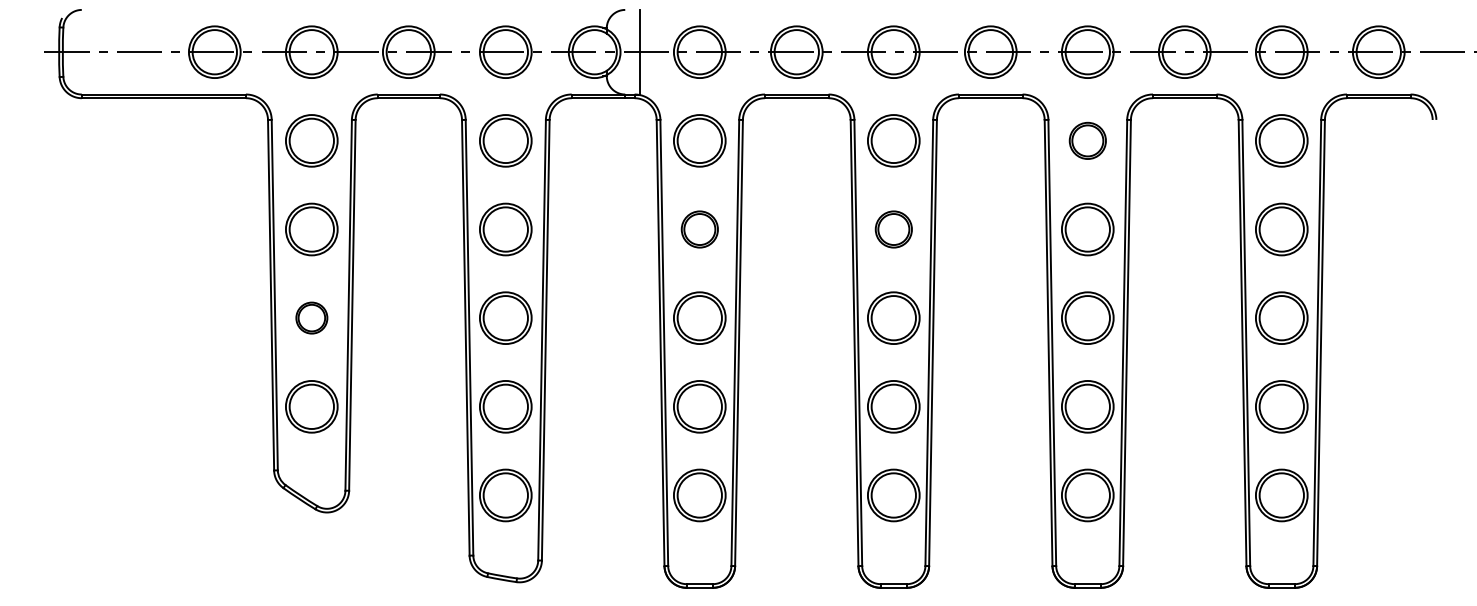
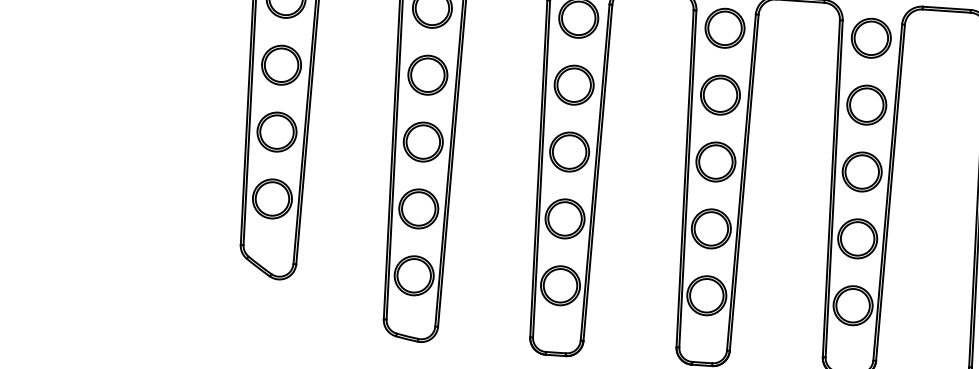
part: (1087, 140) -> (871, 38), size x1.43
part: (699, 229) -> (573, 85), size x1.43
part: (893, 229) -> (720, 95), size x1.43
part: (311, 317) -> (276, 131), size x1.67

